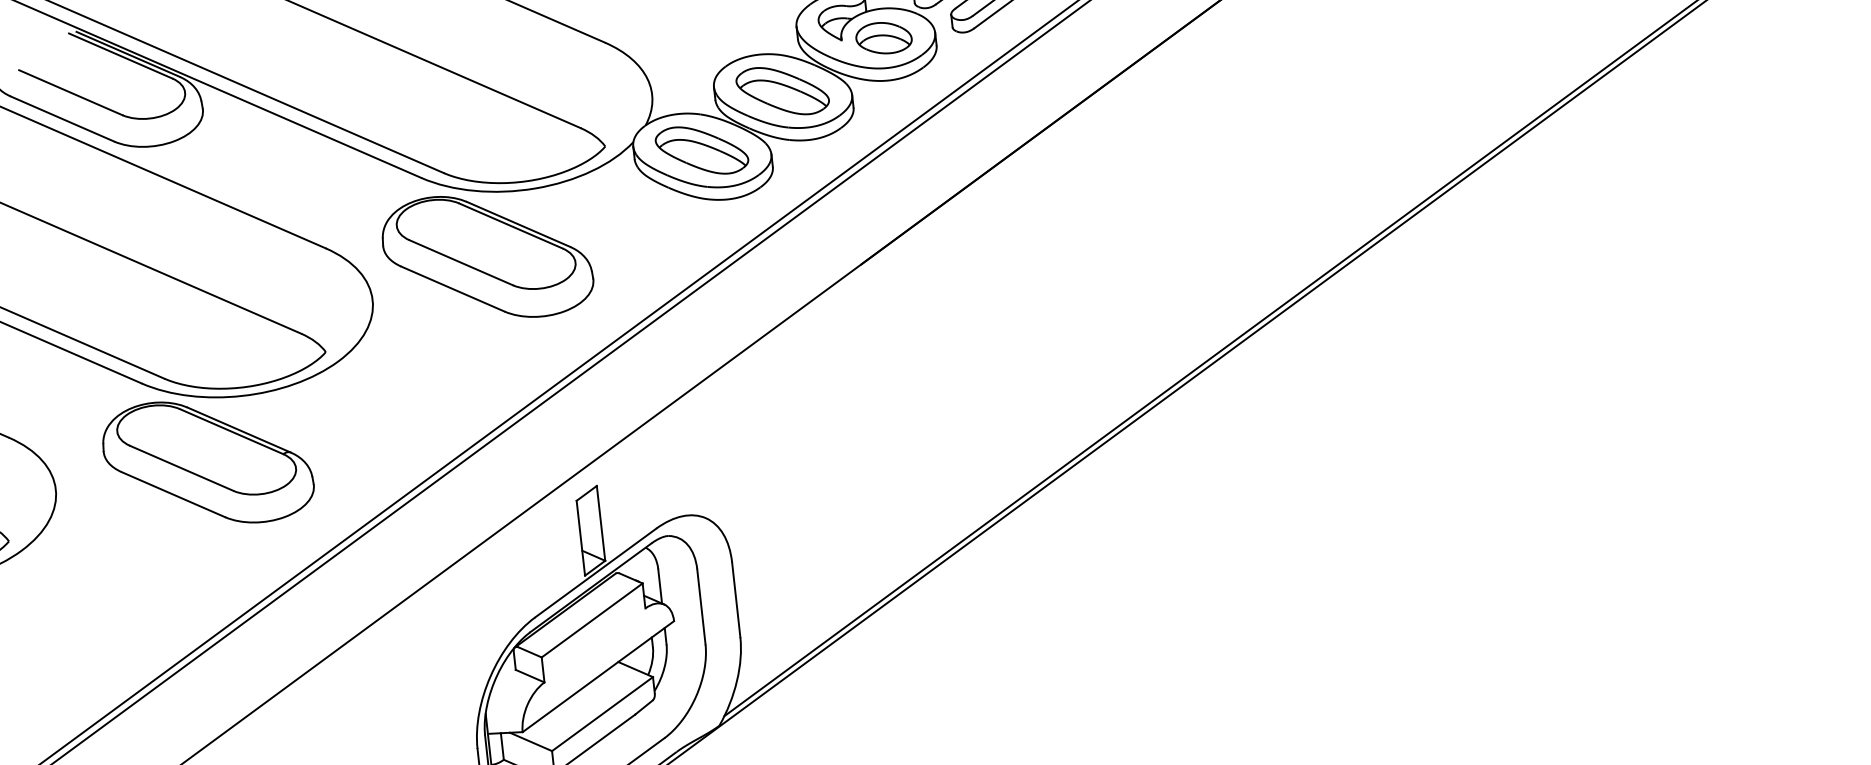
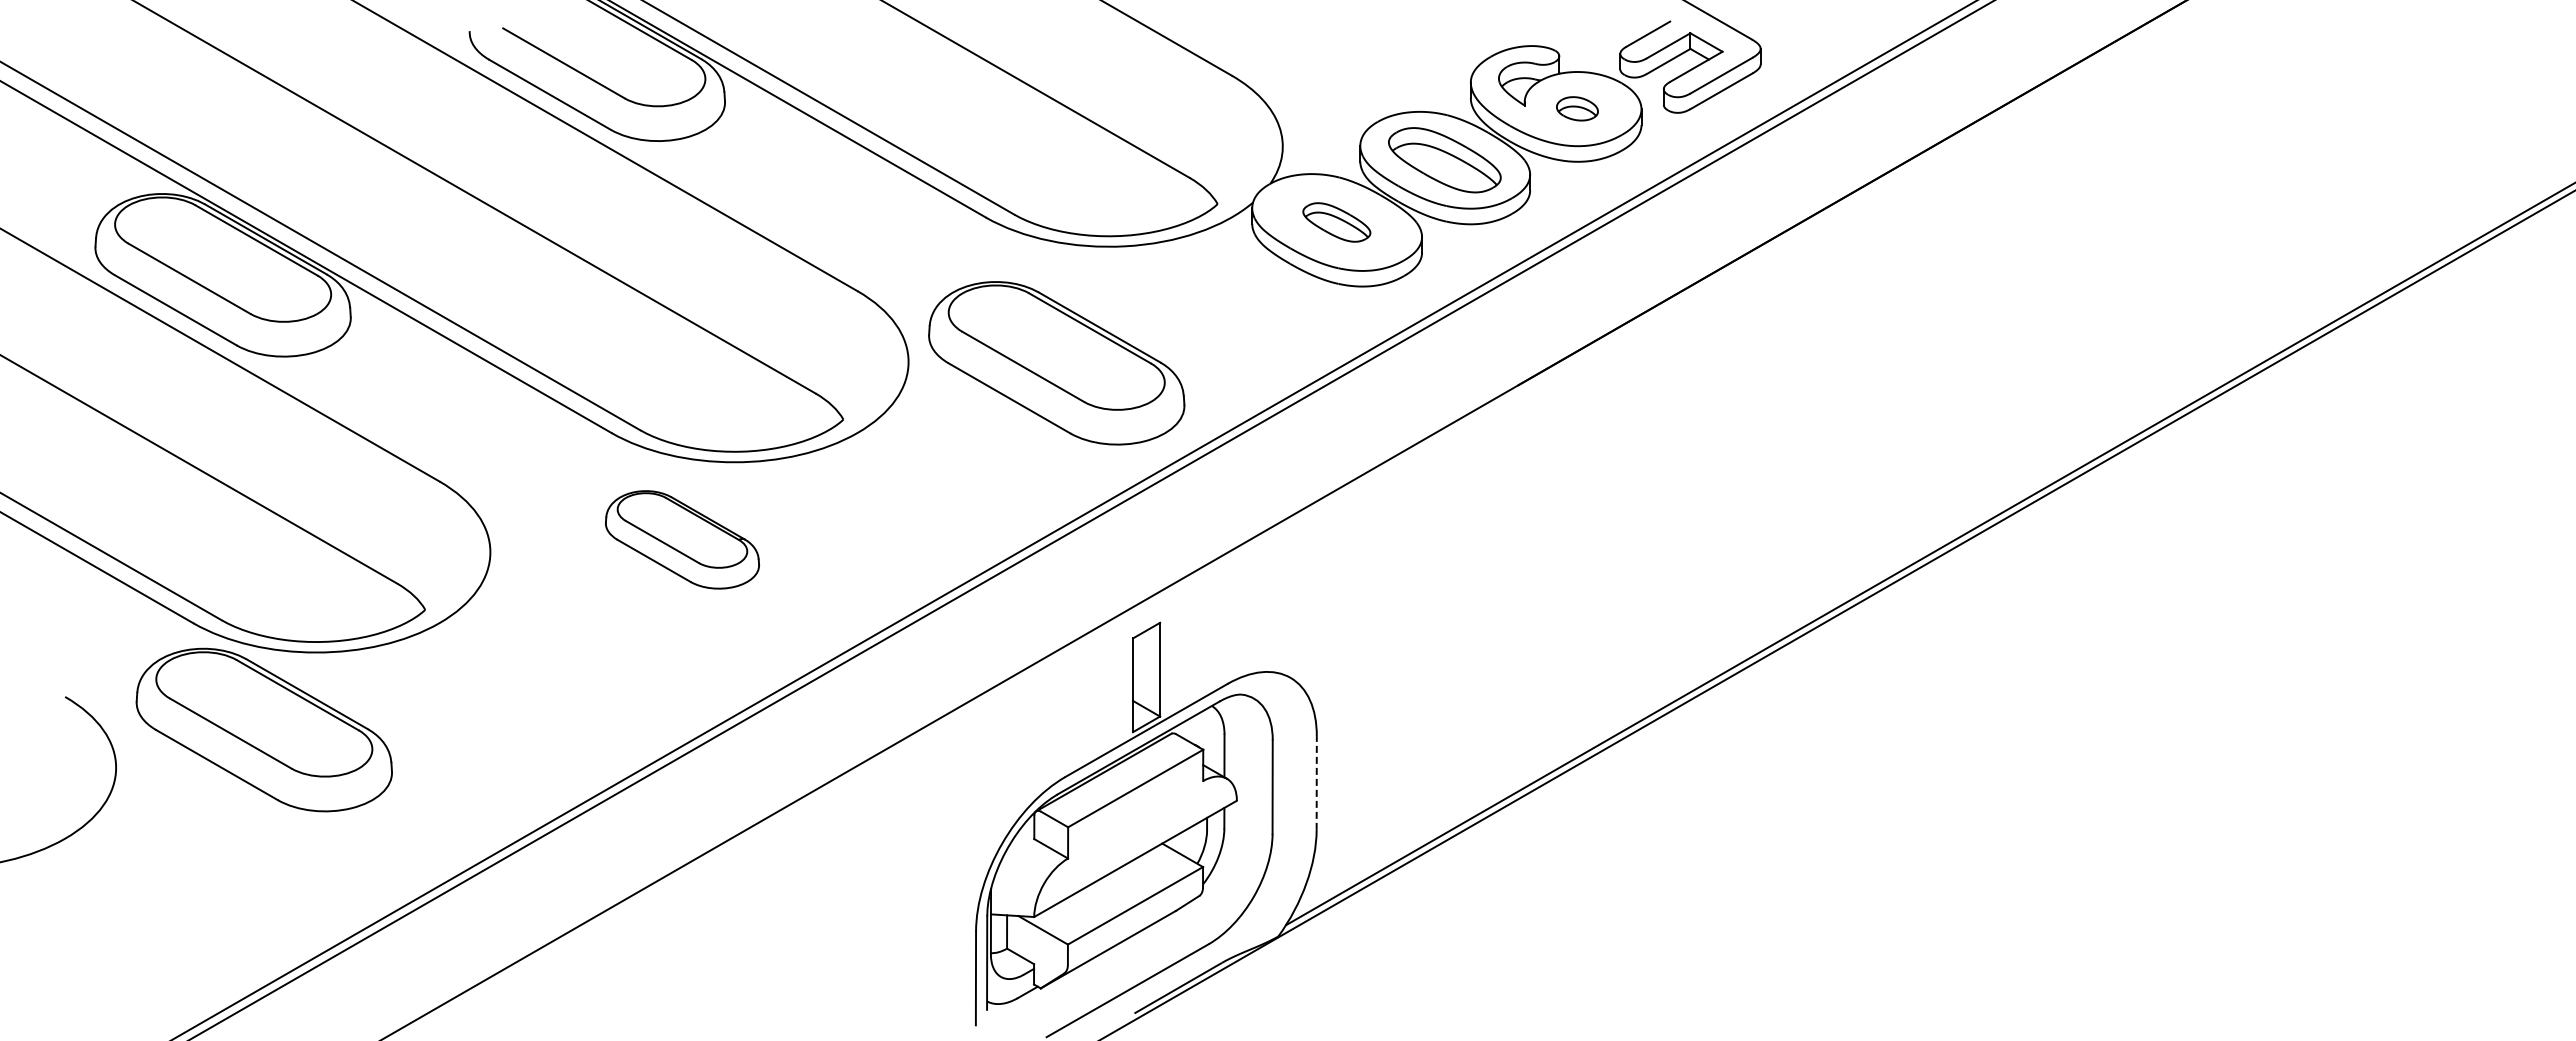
part: (884, 37) -> (1577, 108), size x0.6
part: (701, 150) -> (1336, 222), size x0.6
part: (487, 257) -> (1056, 363), moved
part: (208, 462) -> (682, 539), size x0.6
line: (736, 599) -> (1316, 782), solid -> dashed

